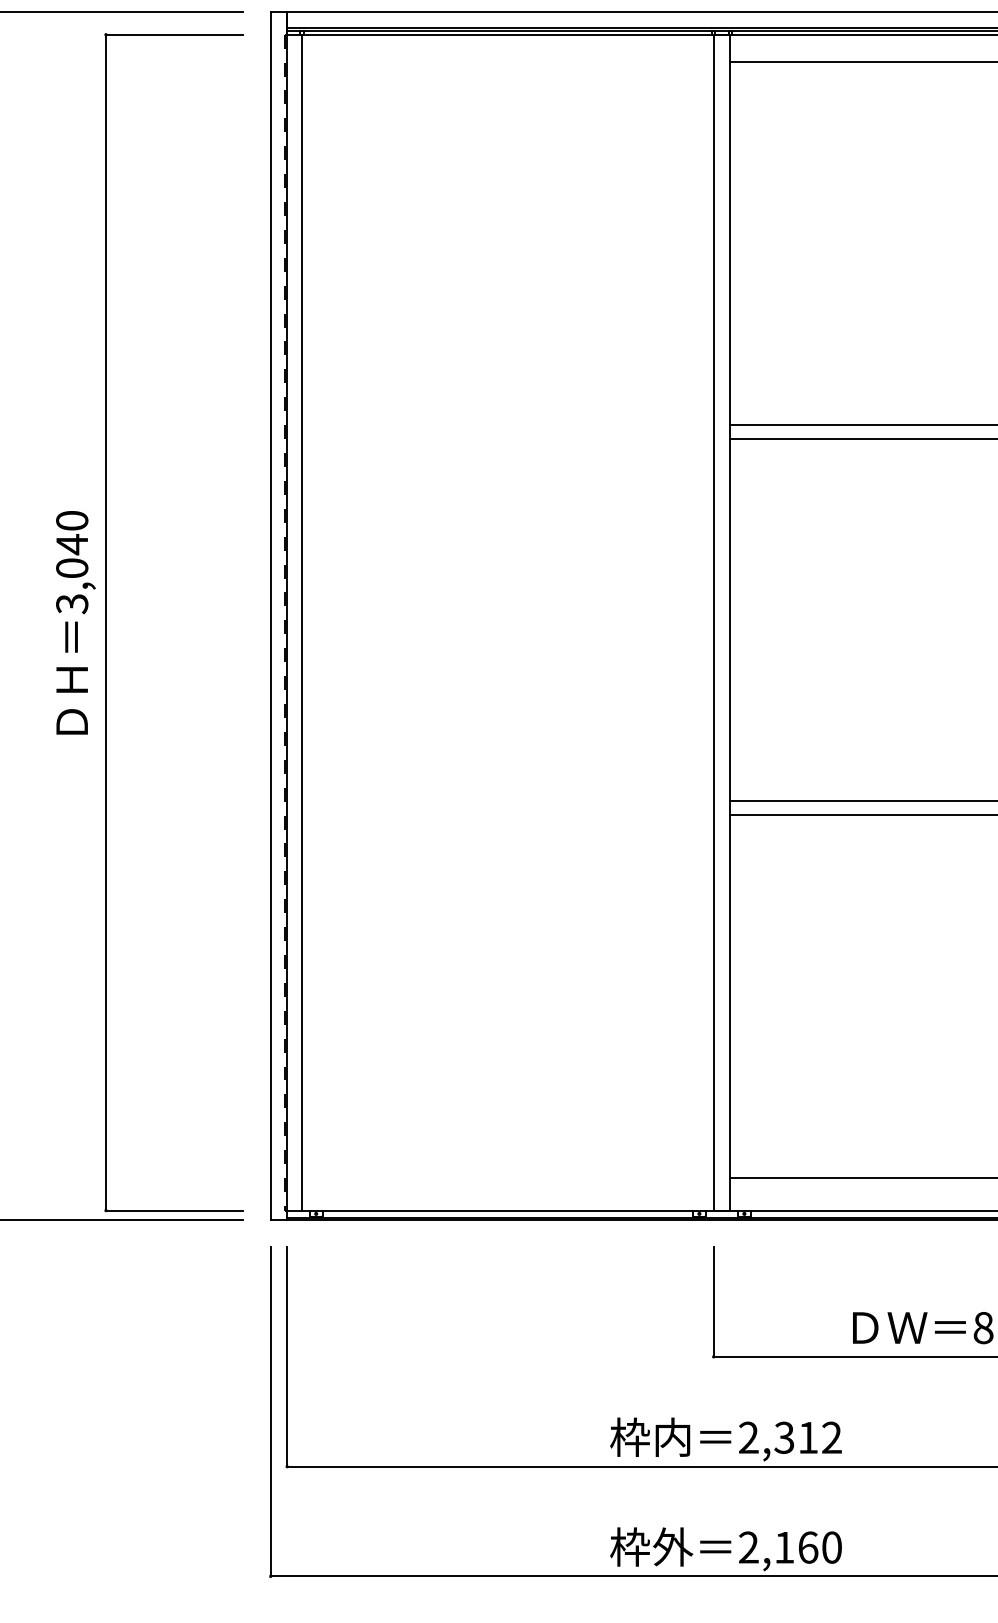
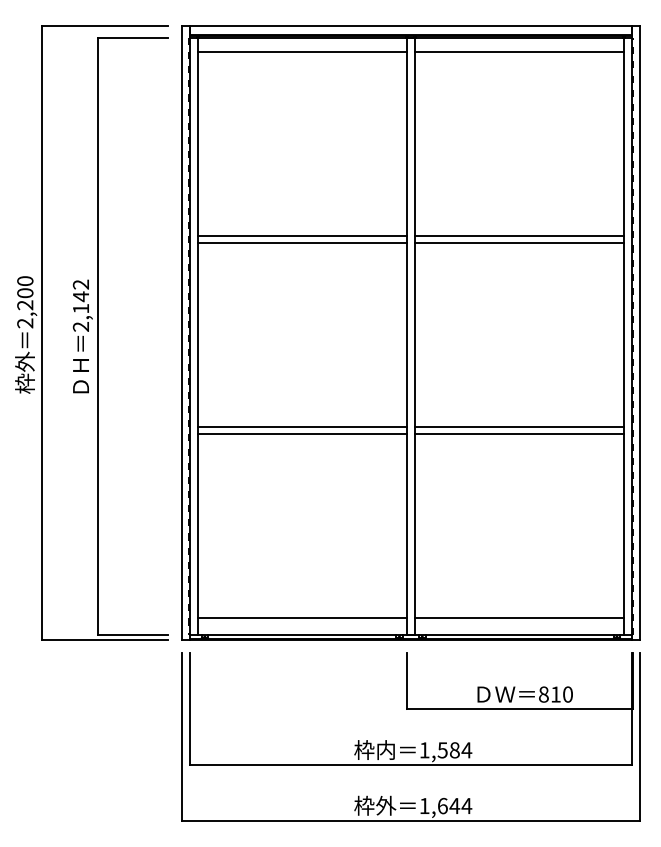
line: (506, 61) -> (301, 51), added
line: (506, 425) -> (301, 236), added
line: (506, 437) -> (301, 242), added
text: (71, 561) -> (80, 305), 3,040 -> 2,142
line: (506, 802) -> (301, 427), added
line: (506, 815) -> (301, 434), added
line: (506, 1178) -> (301, 618), added
text: (789, 1438) -> (445, 750), 2,312 -> 1,584
text: (789, 1546) -> (445, 805), 2,160 -> 1,644

